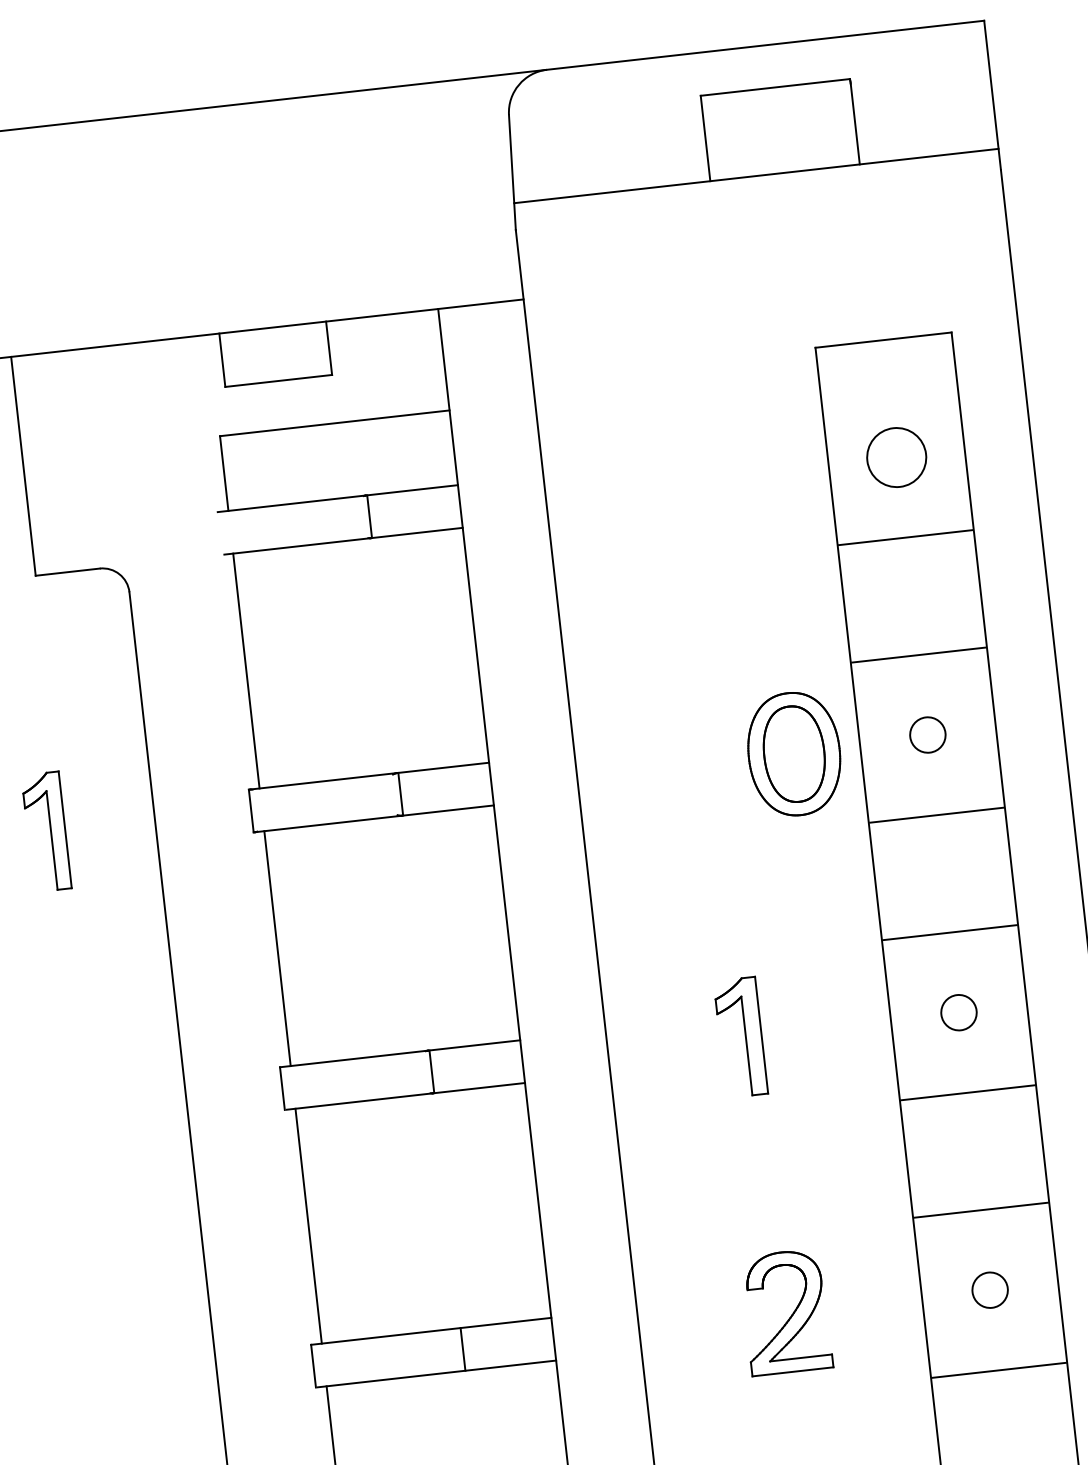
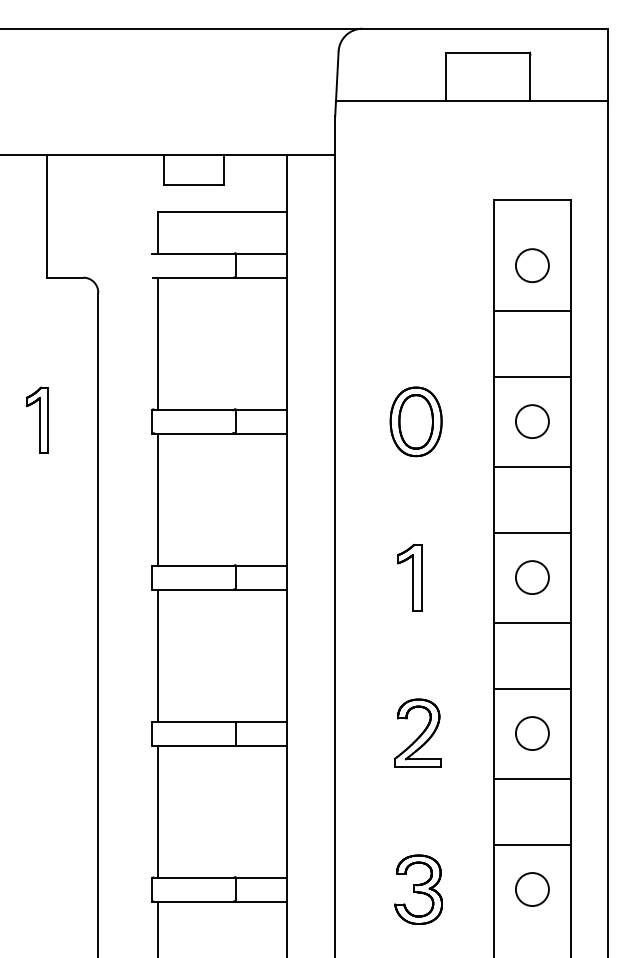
circle: (927, 734) -> (532, 421), size x1.67
part: (793, 753) -> (415, 421), moved
circle: (957, 1012) -> (531, 577), size x1.67
circle: (990, 1290) -> (532, 733), size x1.67

